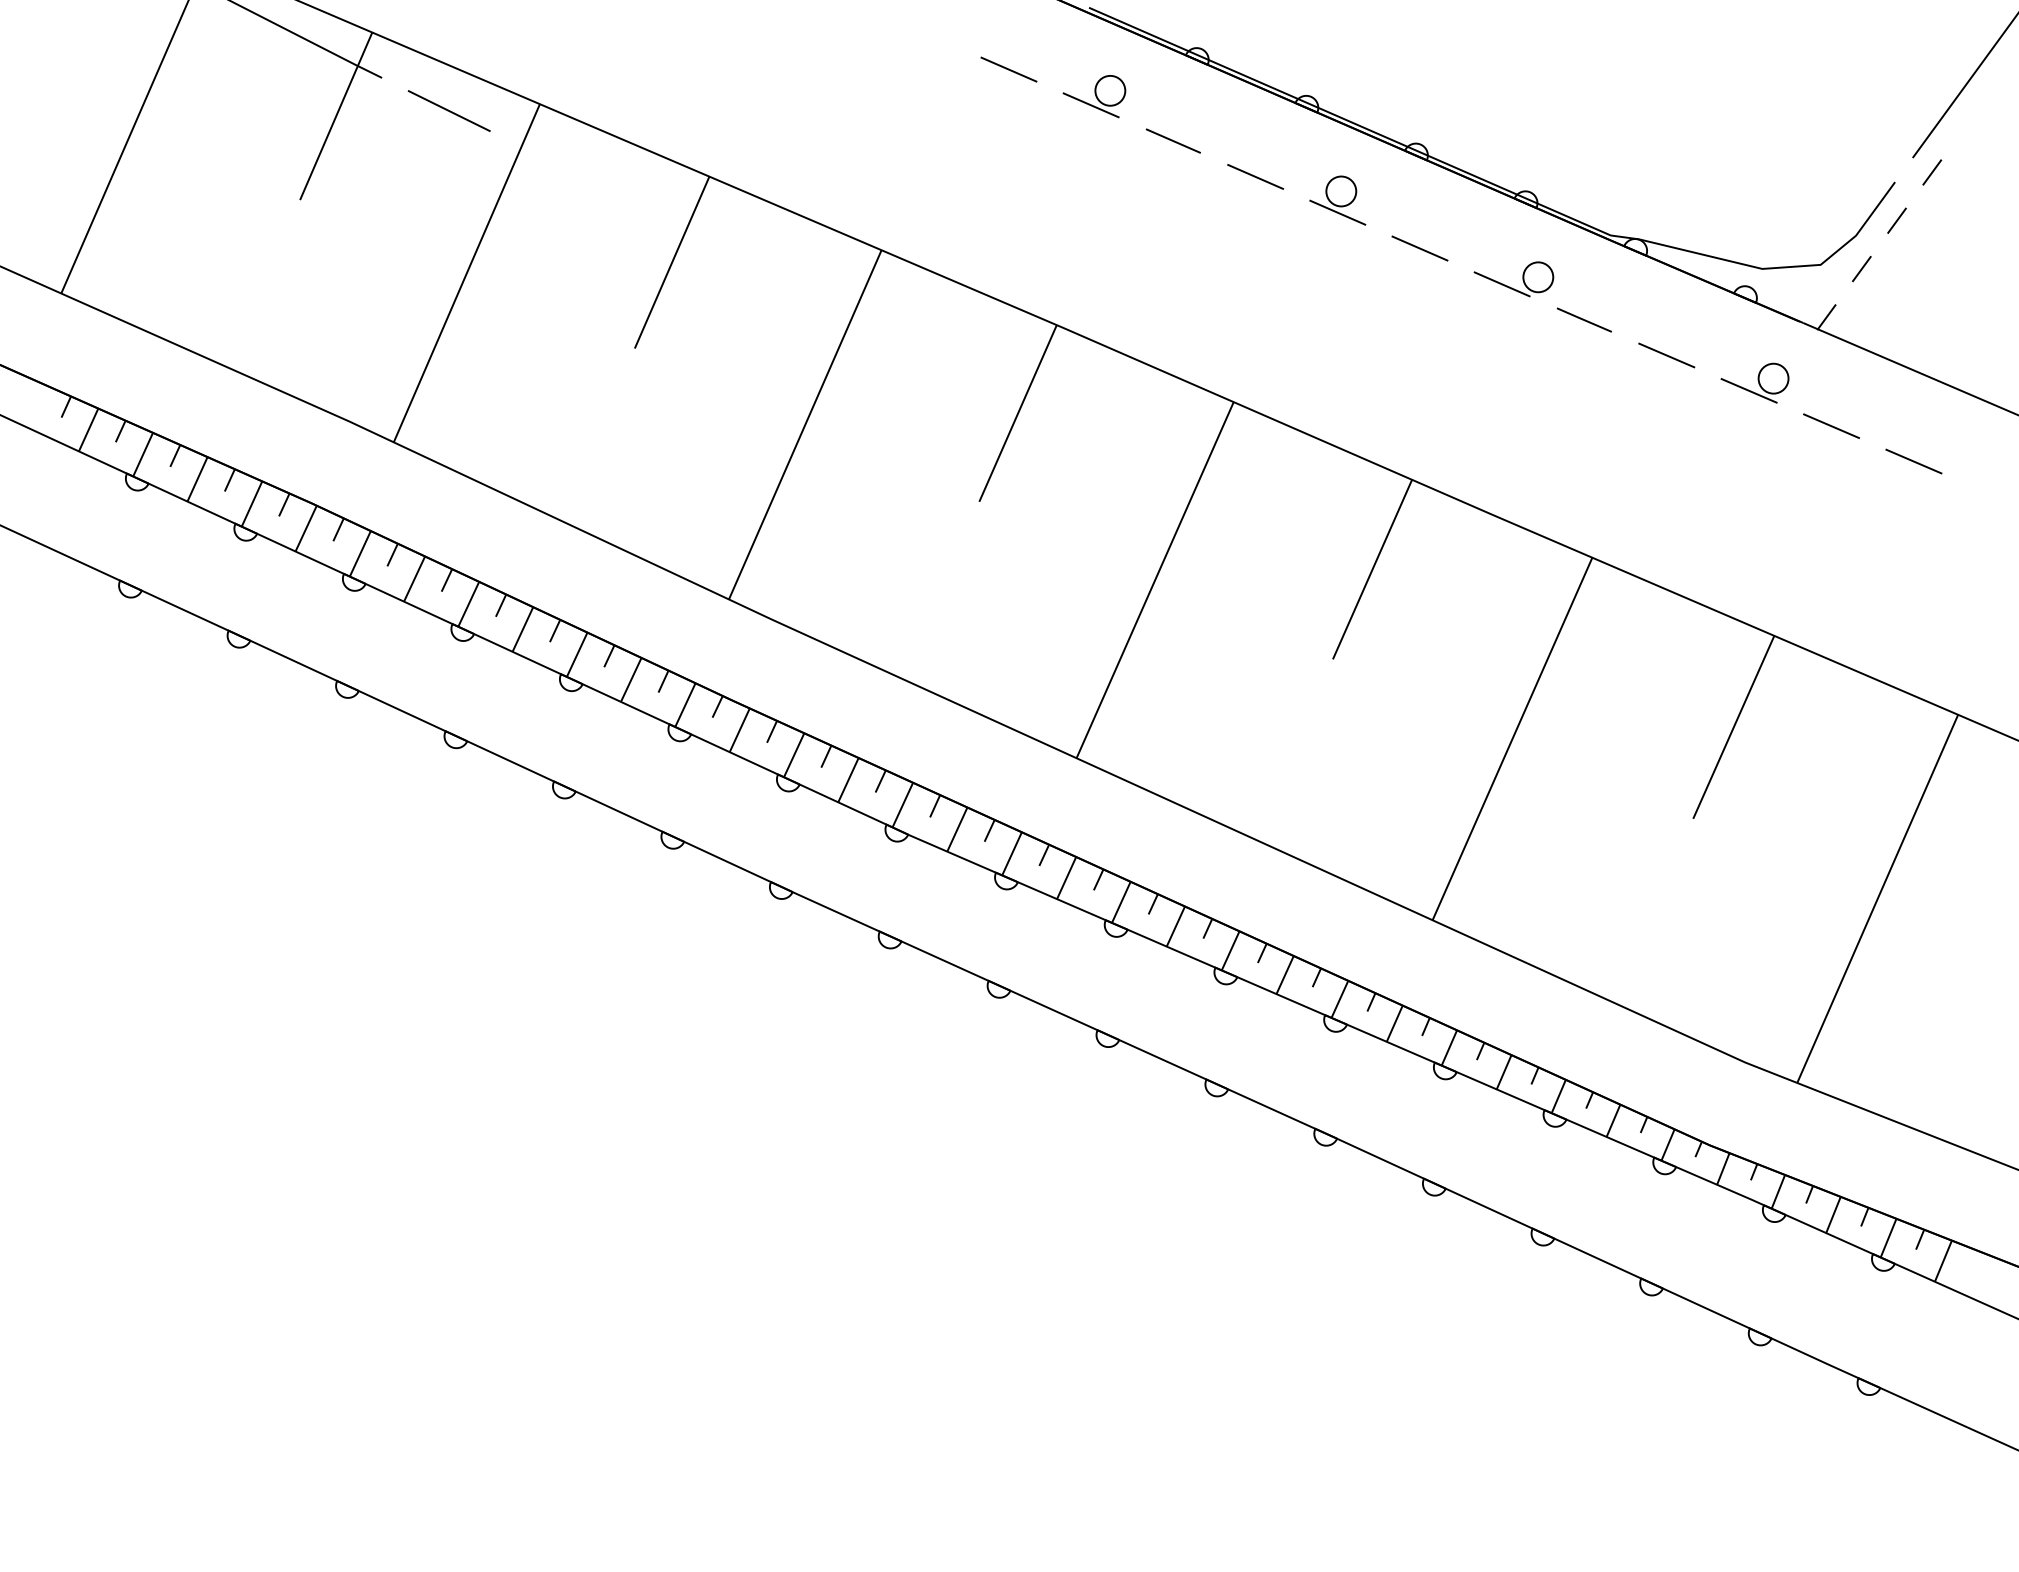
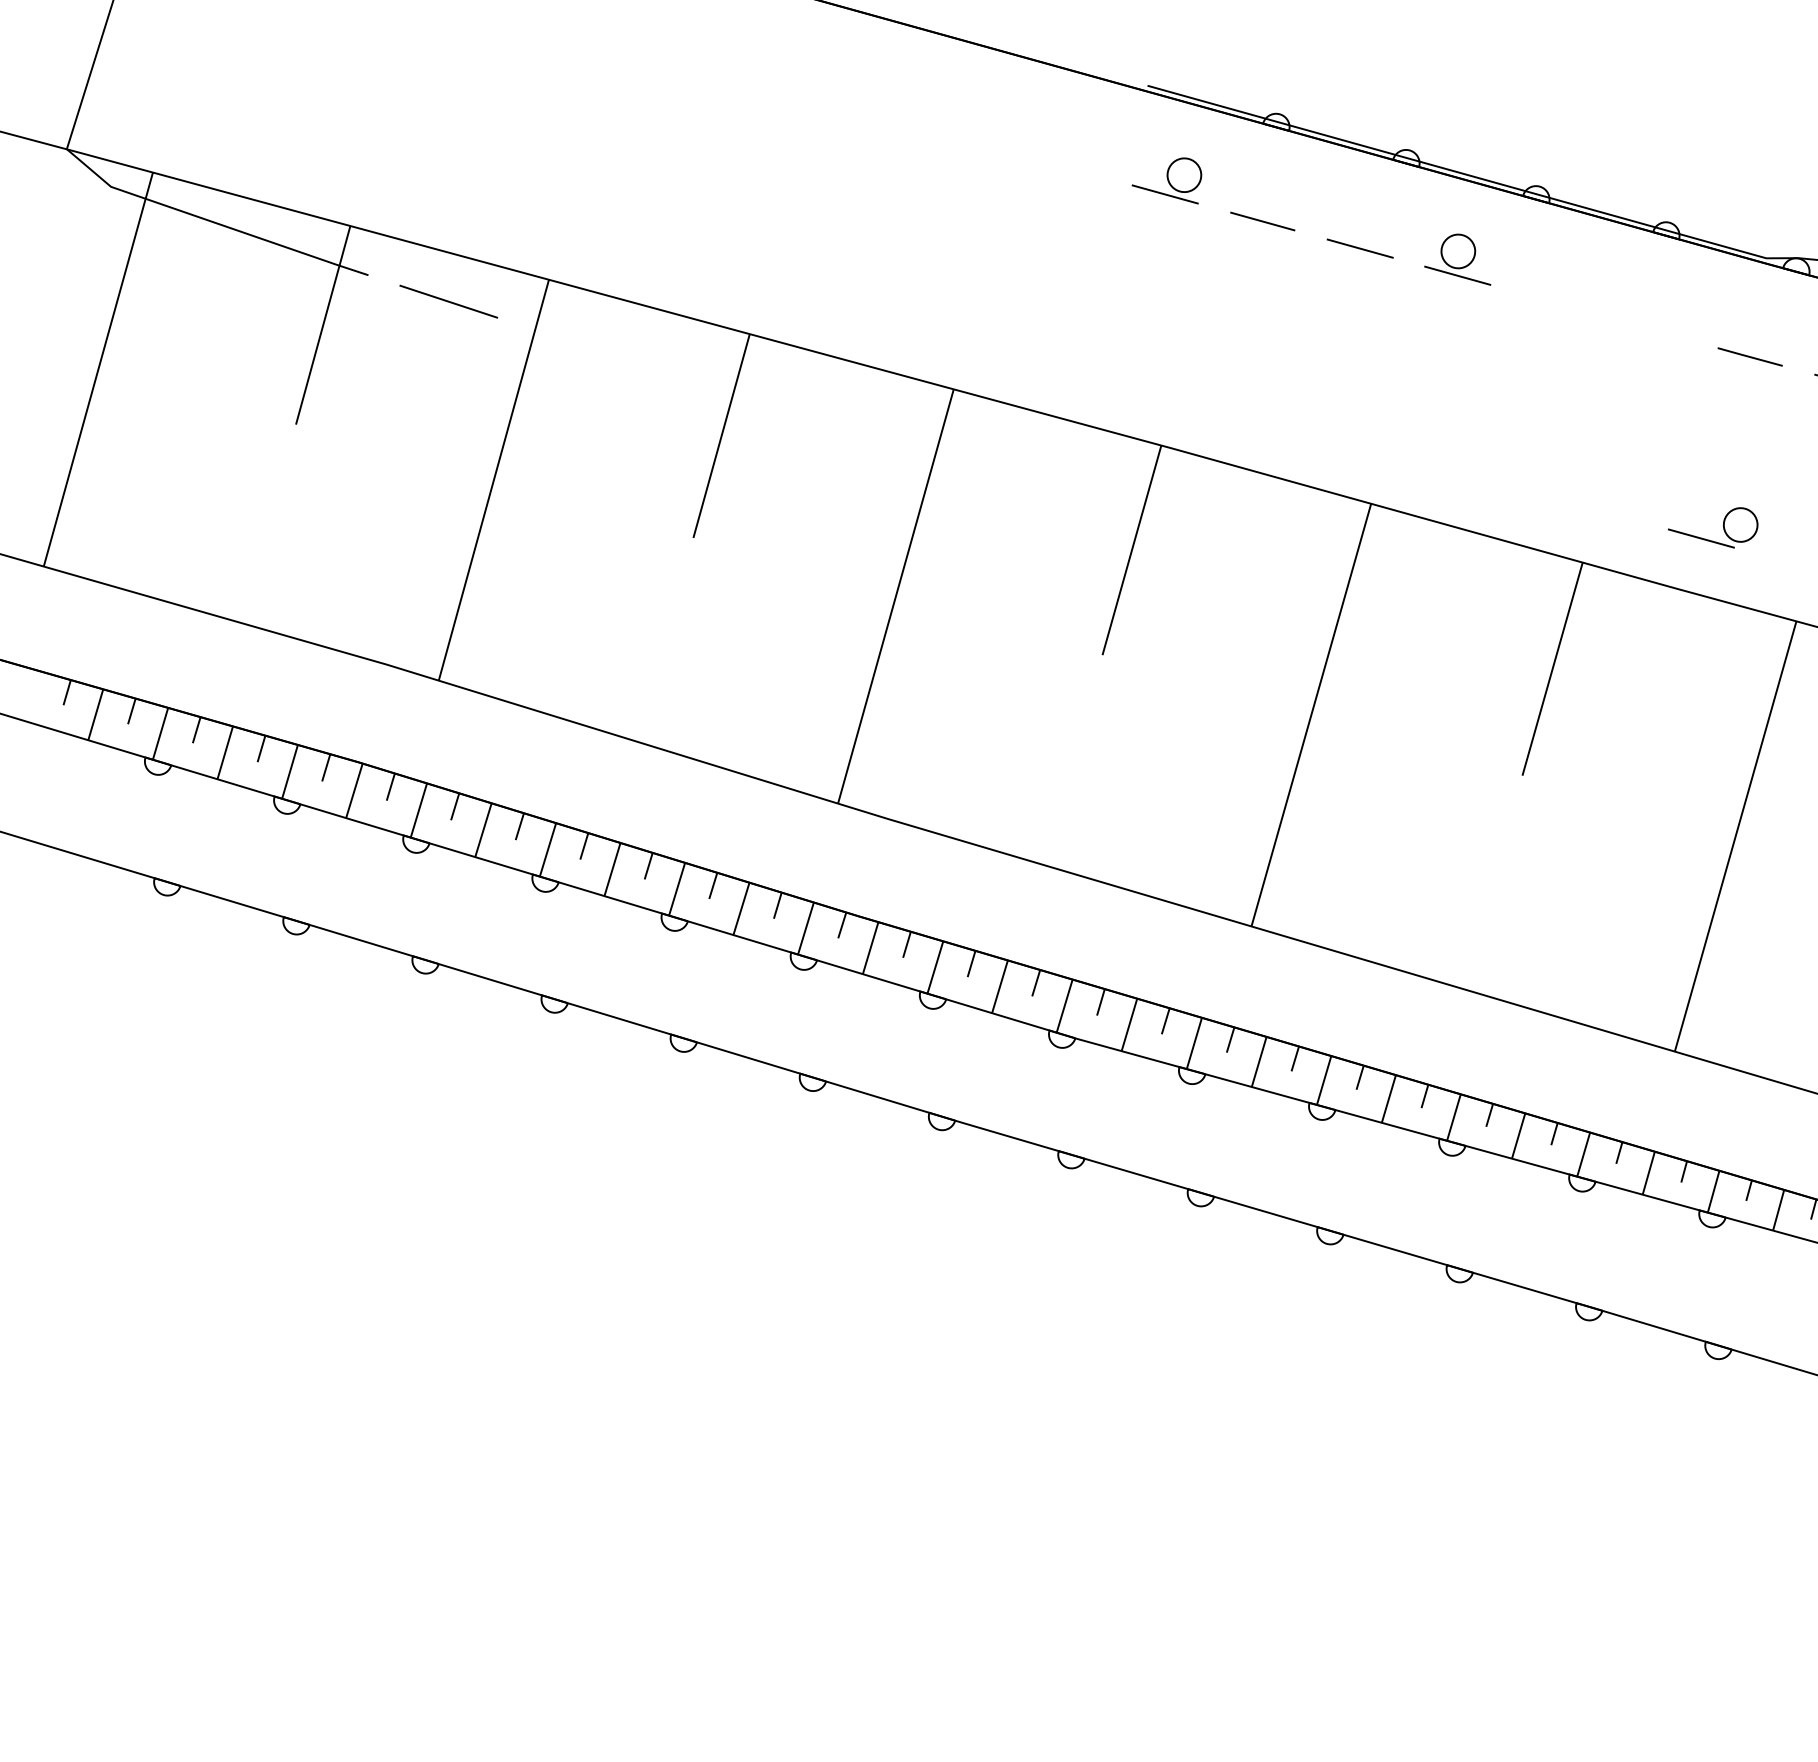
line: (1008, 69) -> (1067, 167), removed
line: (1419, 248) -> (1554, 302), removed
part: (1509, 286) -> (1709, 539), moved

